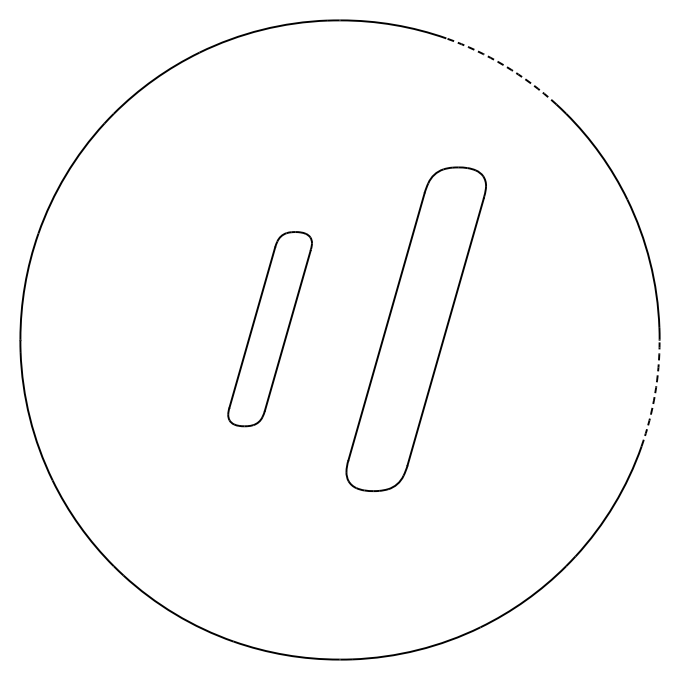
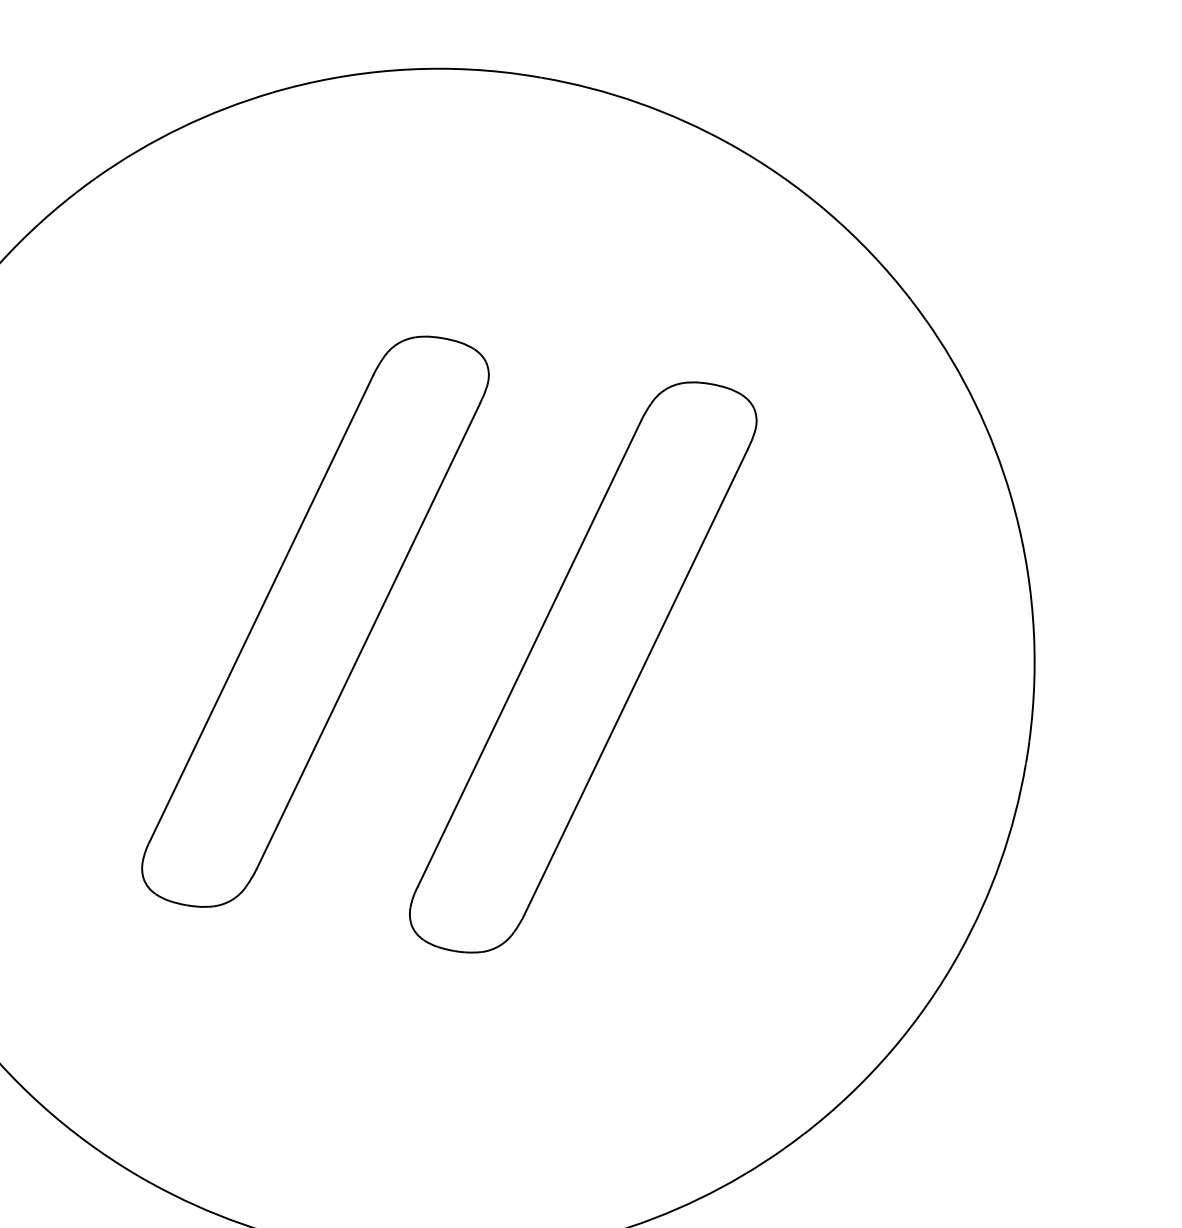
arc: (504, 65) -> (827, 211), dashed -> solid
part: (269, 328) -> (314, 620), size x1.67
arc: (655, 394) -> (1001, 862), dashed -> solid

